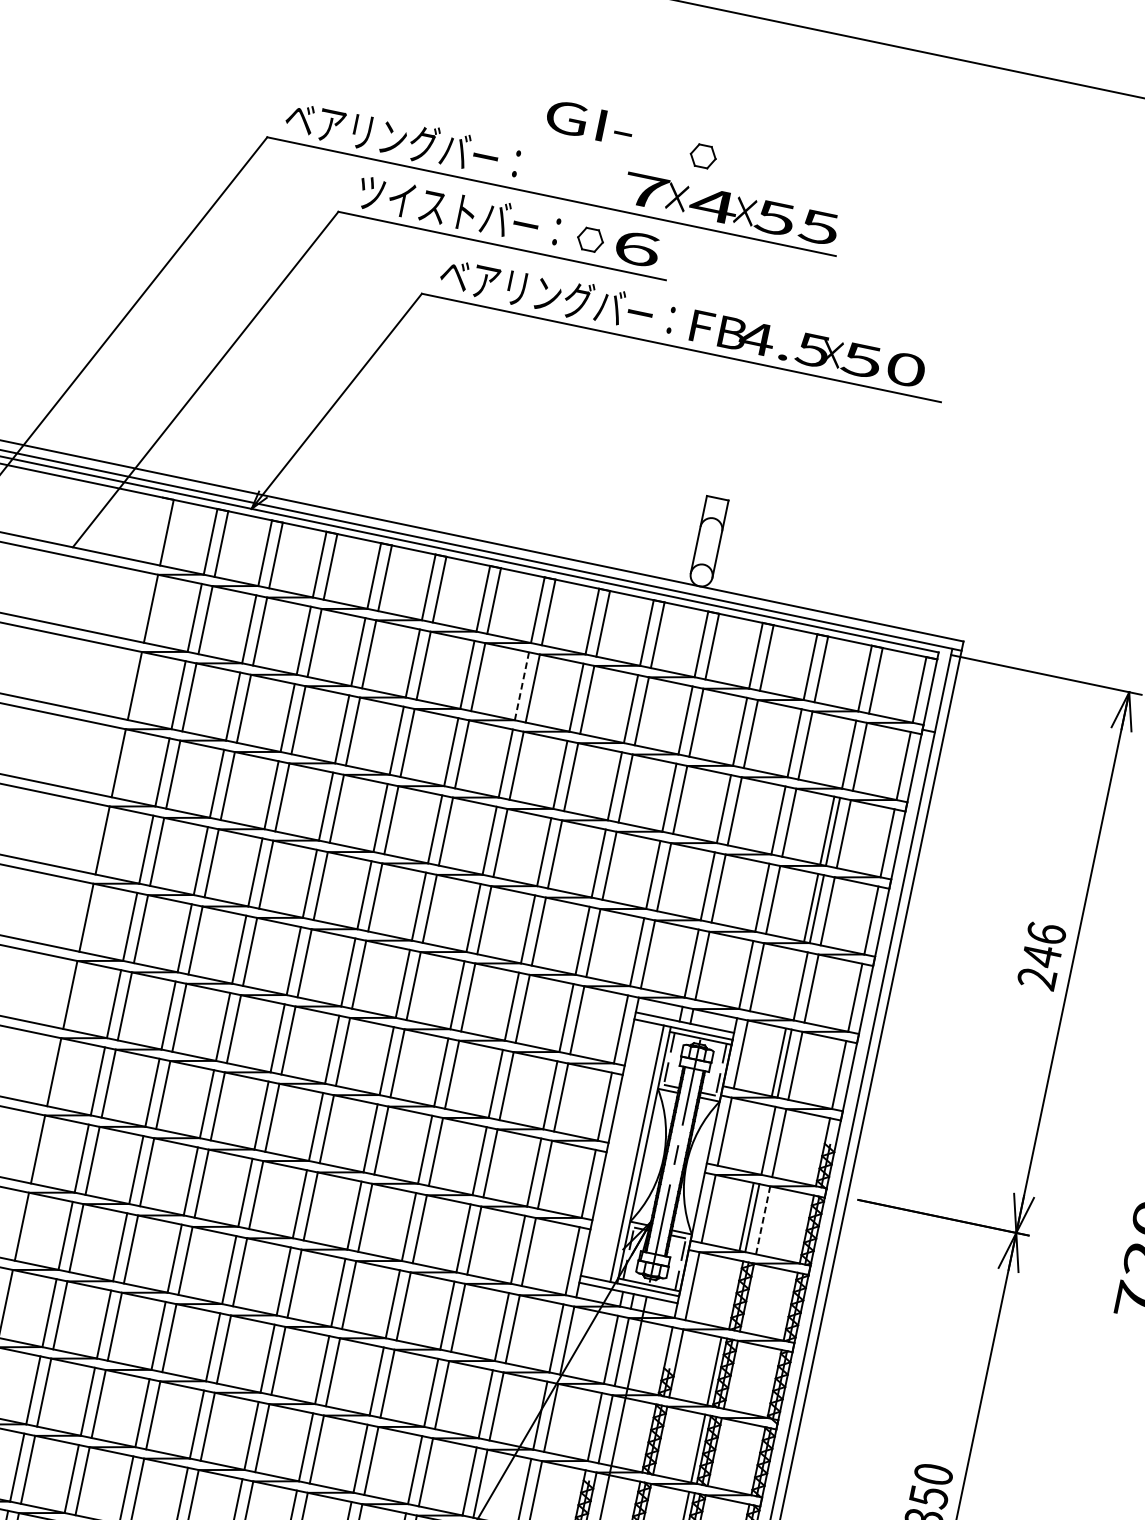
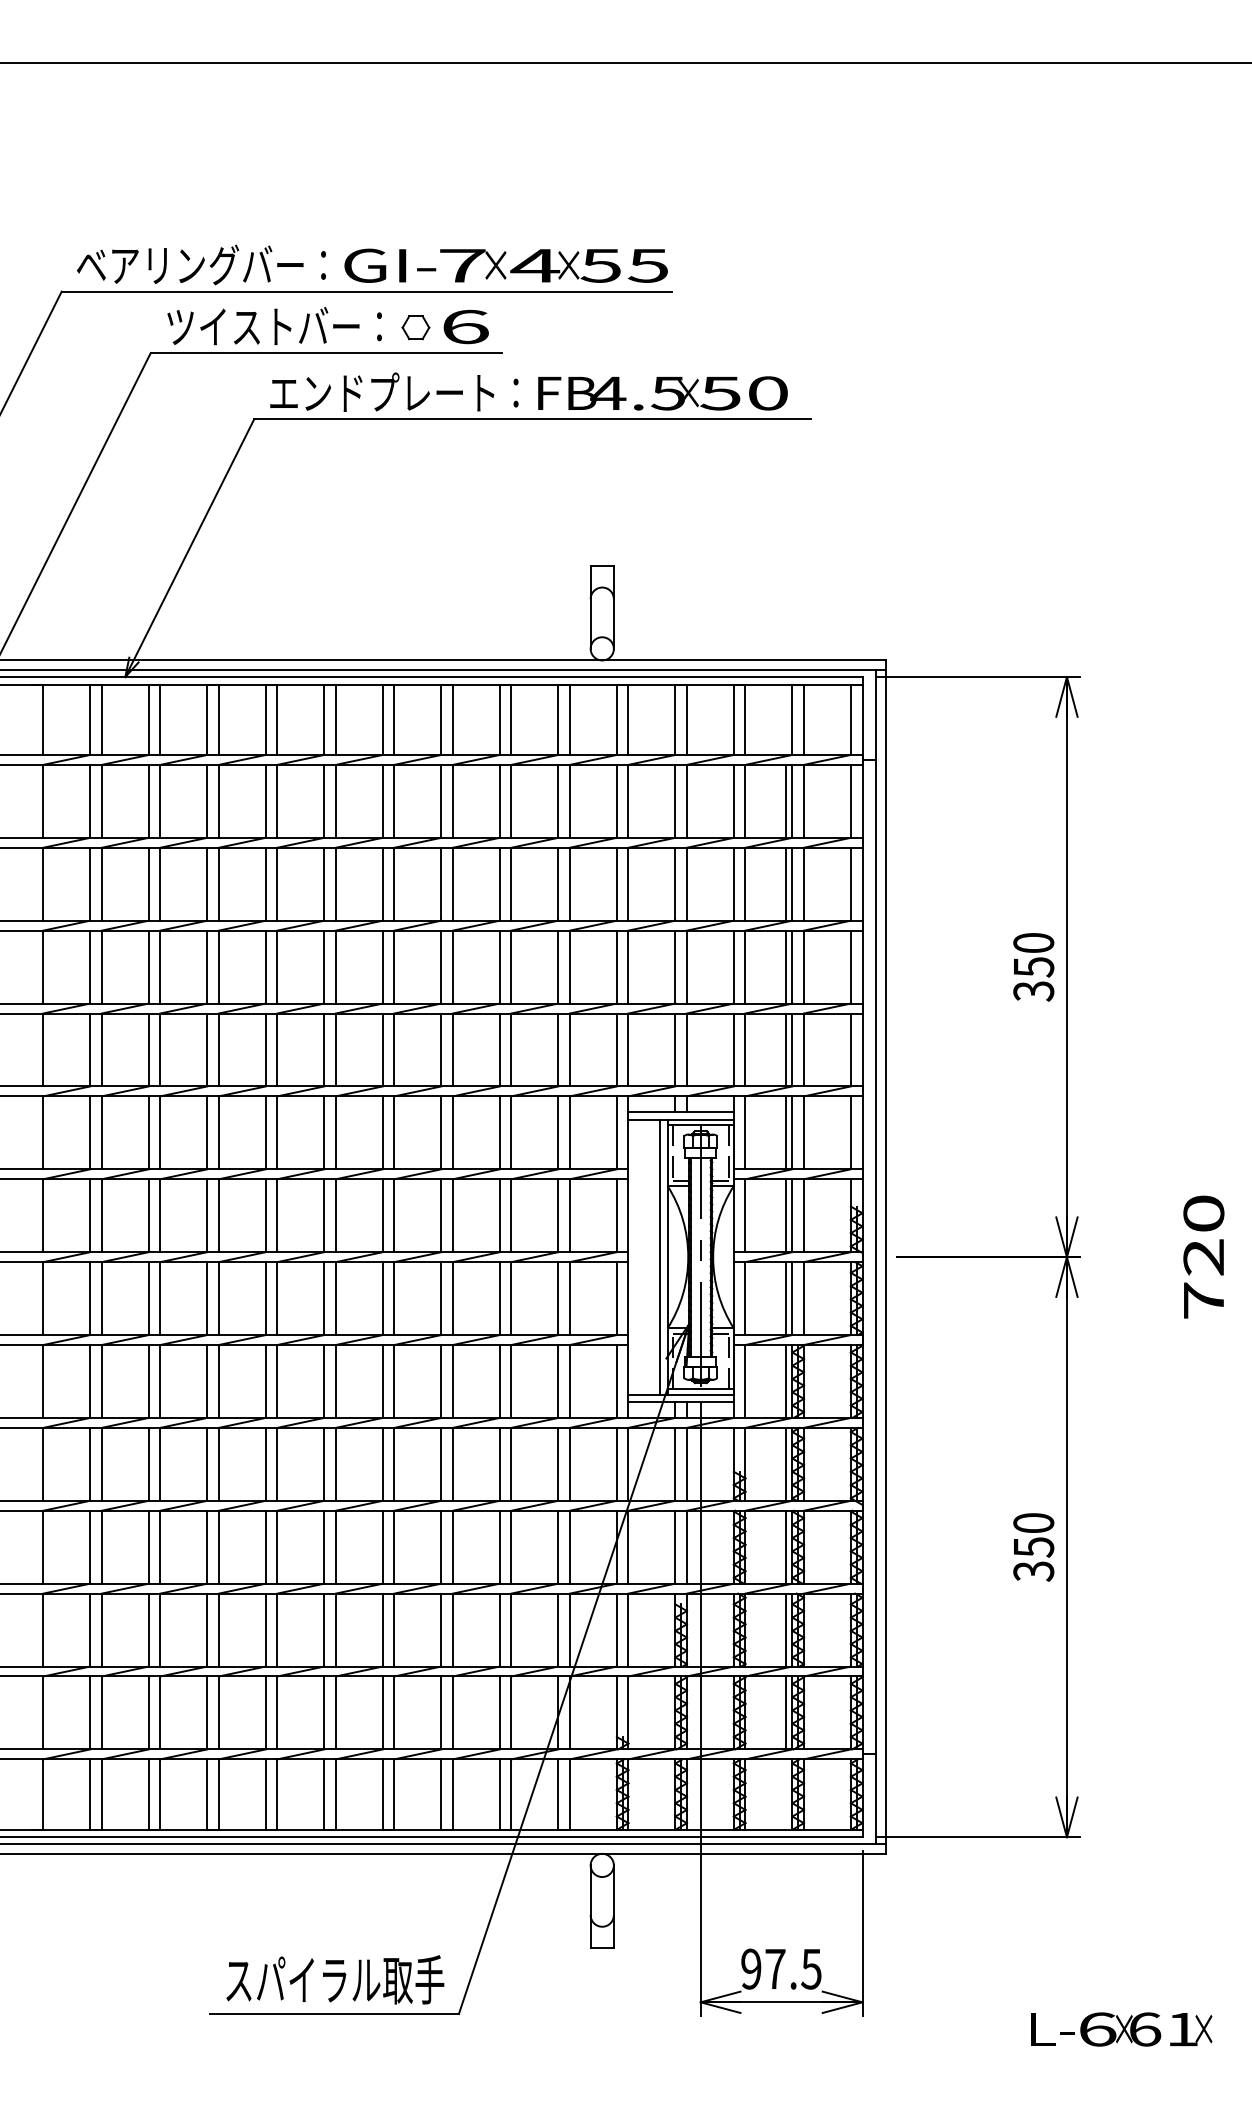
text: (590, 122) -> (390, 265), moved
part: (702, 156) -> (513, 217), removed
text: (546, 293) -> (382, 392), ベアリングバー： -> エンドプレート：
line: (522, 685) -> (441, 800), dashed -> solid
line: (843, 753) -> (786, 801), added
text: (1041, 955) -> (1033, 966), 246 -> 350
line: (795, 984) -> (786, 1049), added
line: (763, 1139) -> (786, 1215), added
line: (762, 1220) -> (803, 1298), dashed -> solid
line: (730, 1294) -> (786, 1381), added

